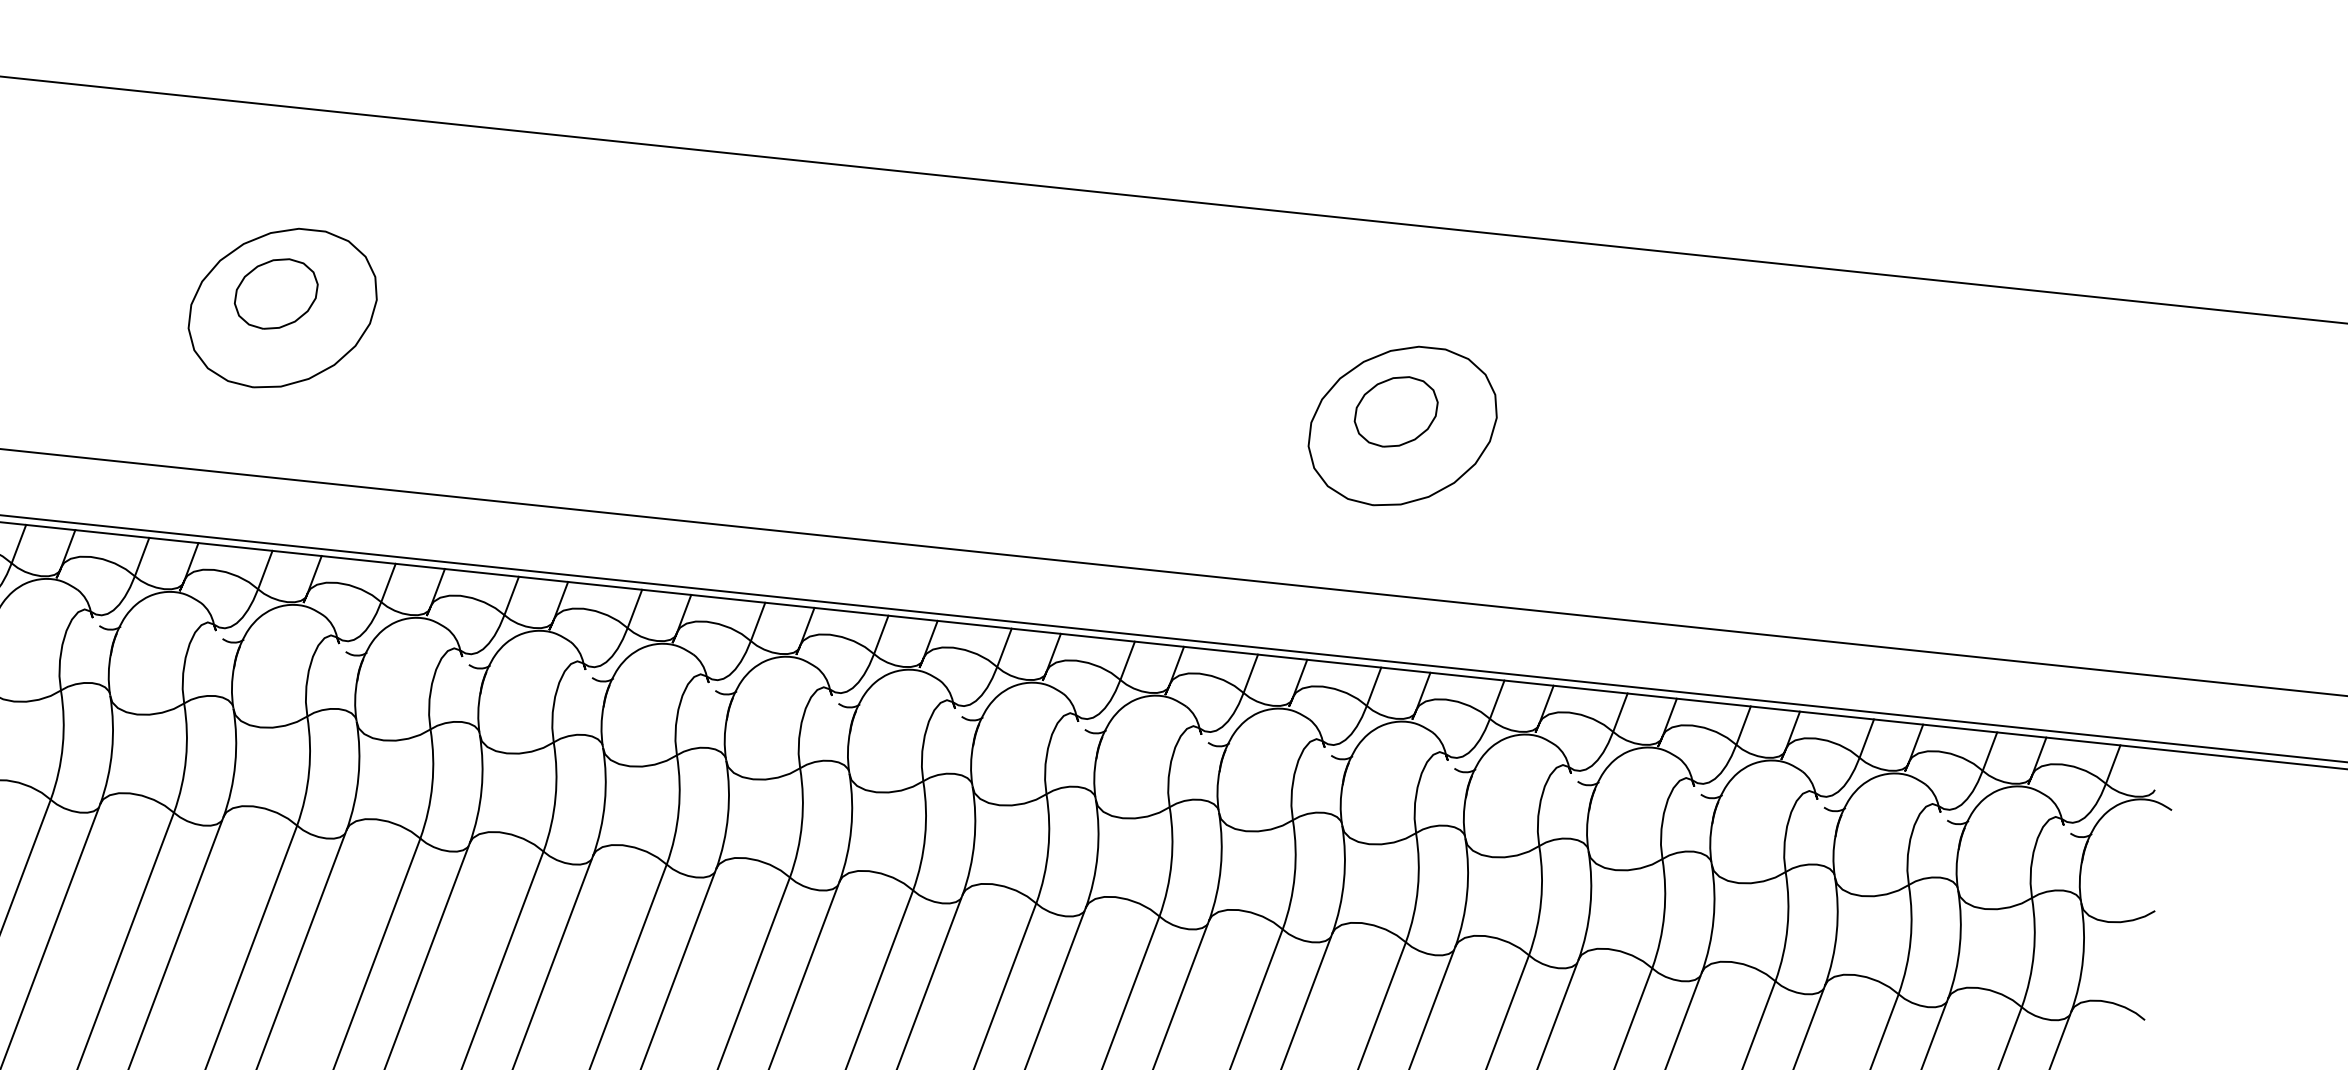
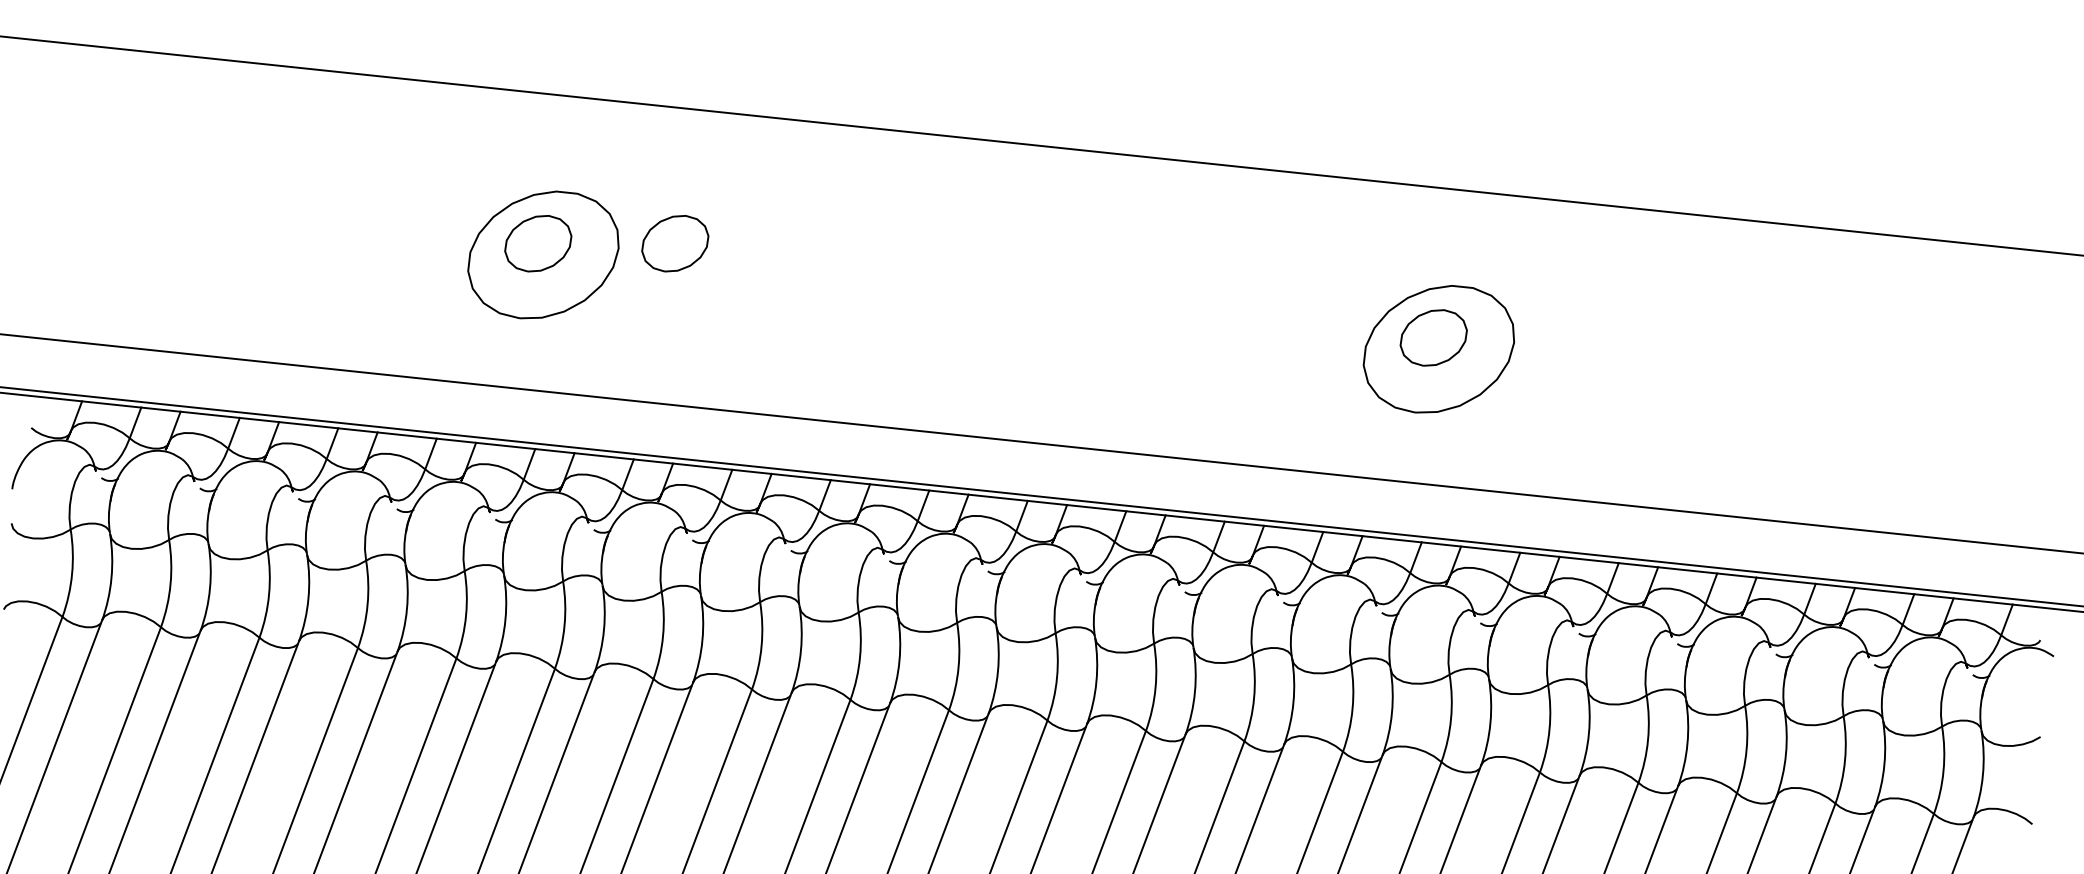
part: (447, 293) -> (675, 243), added

